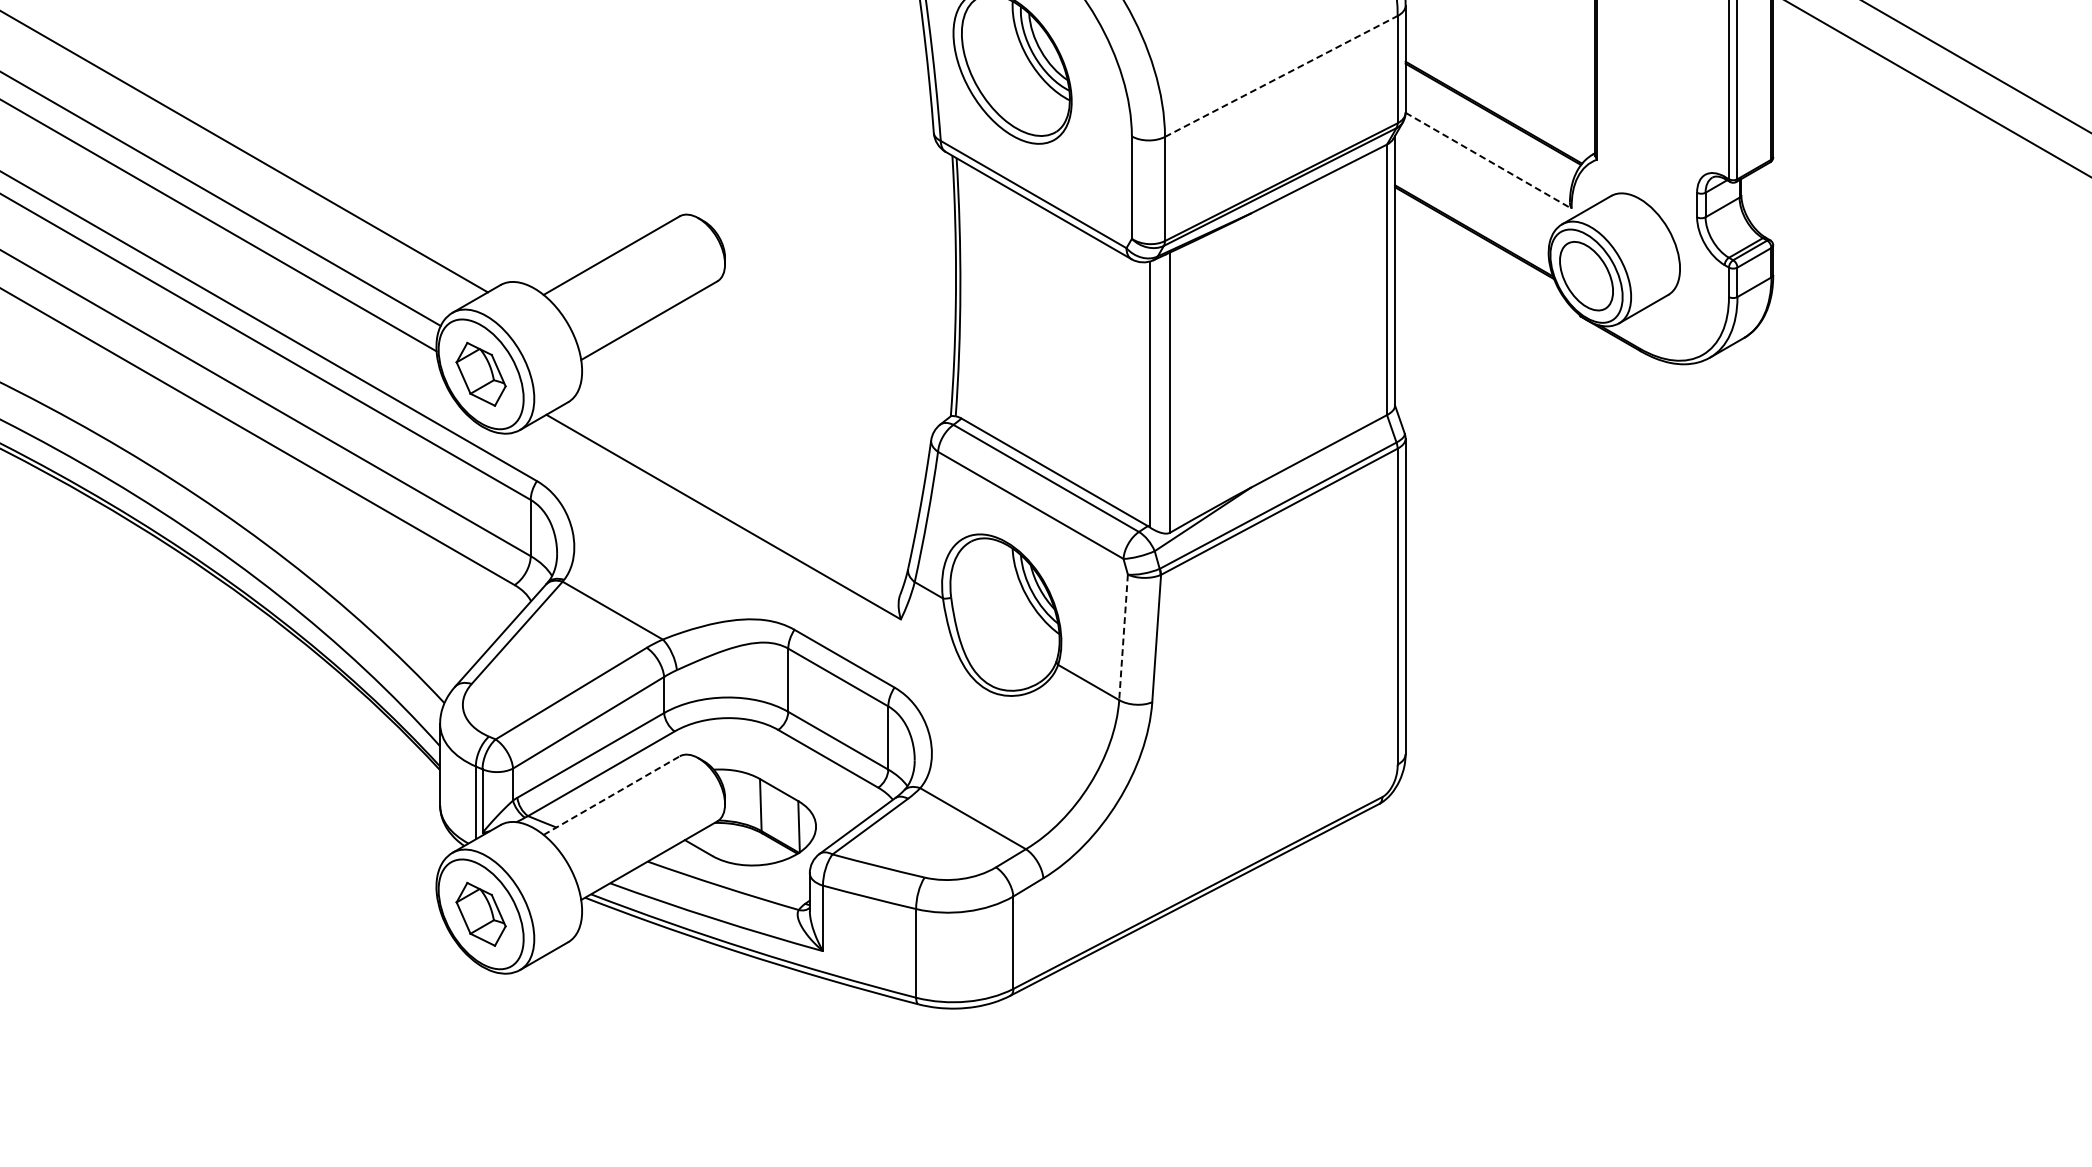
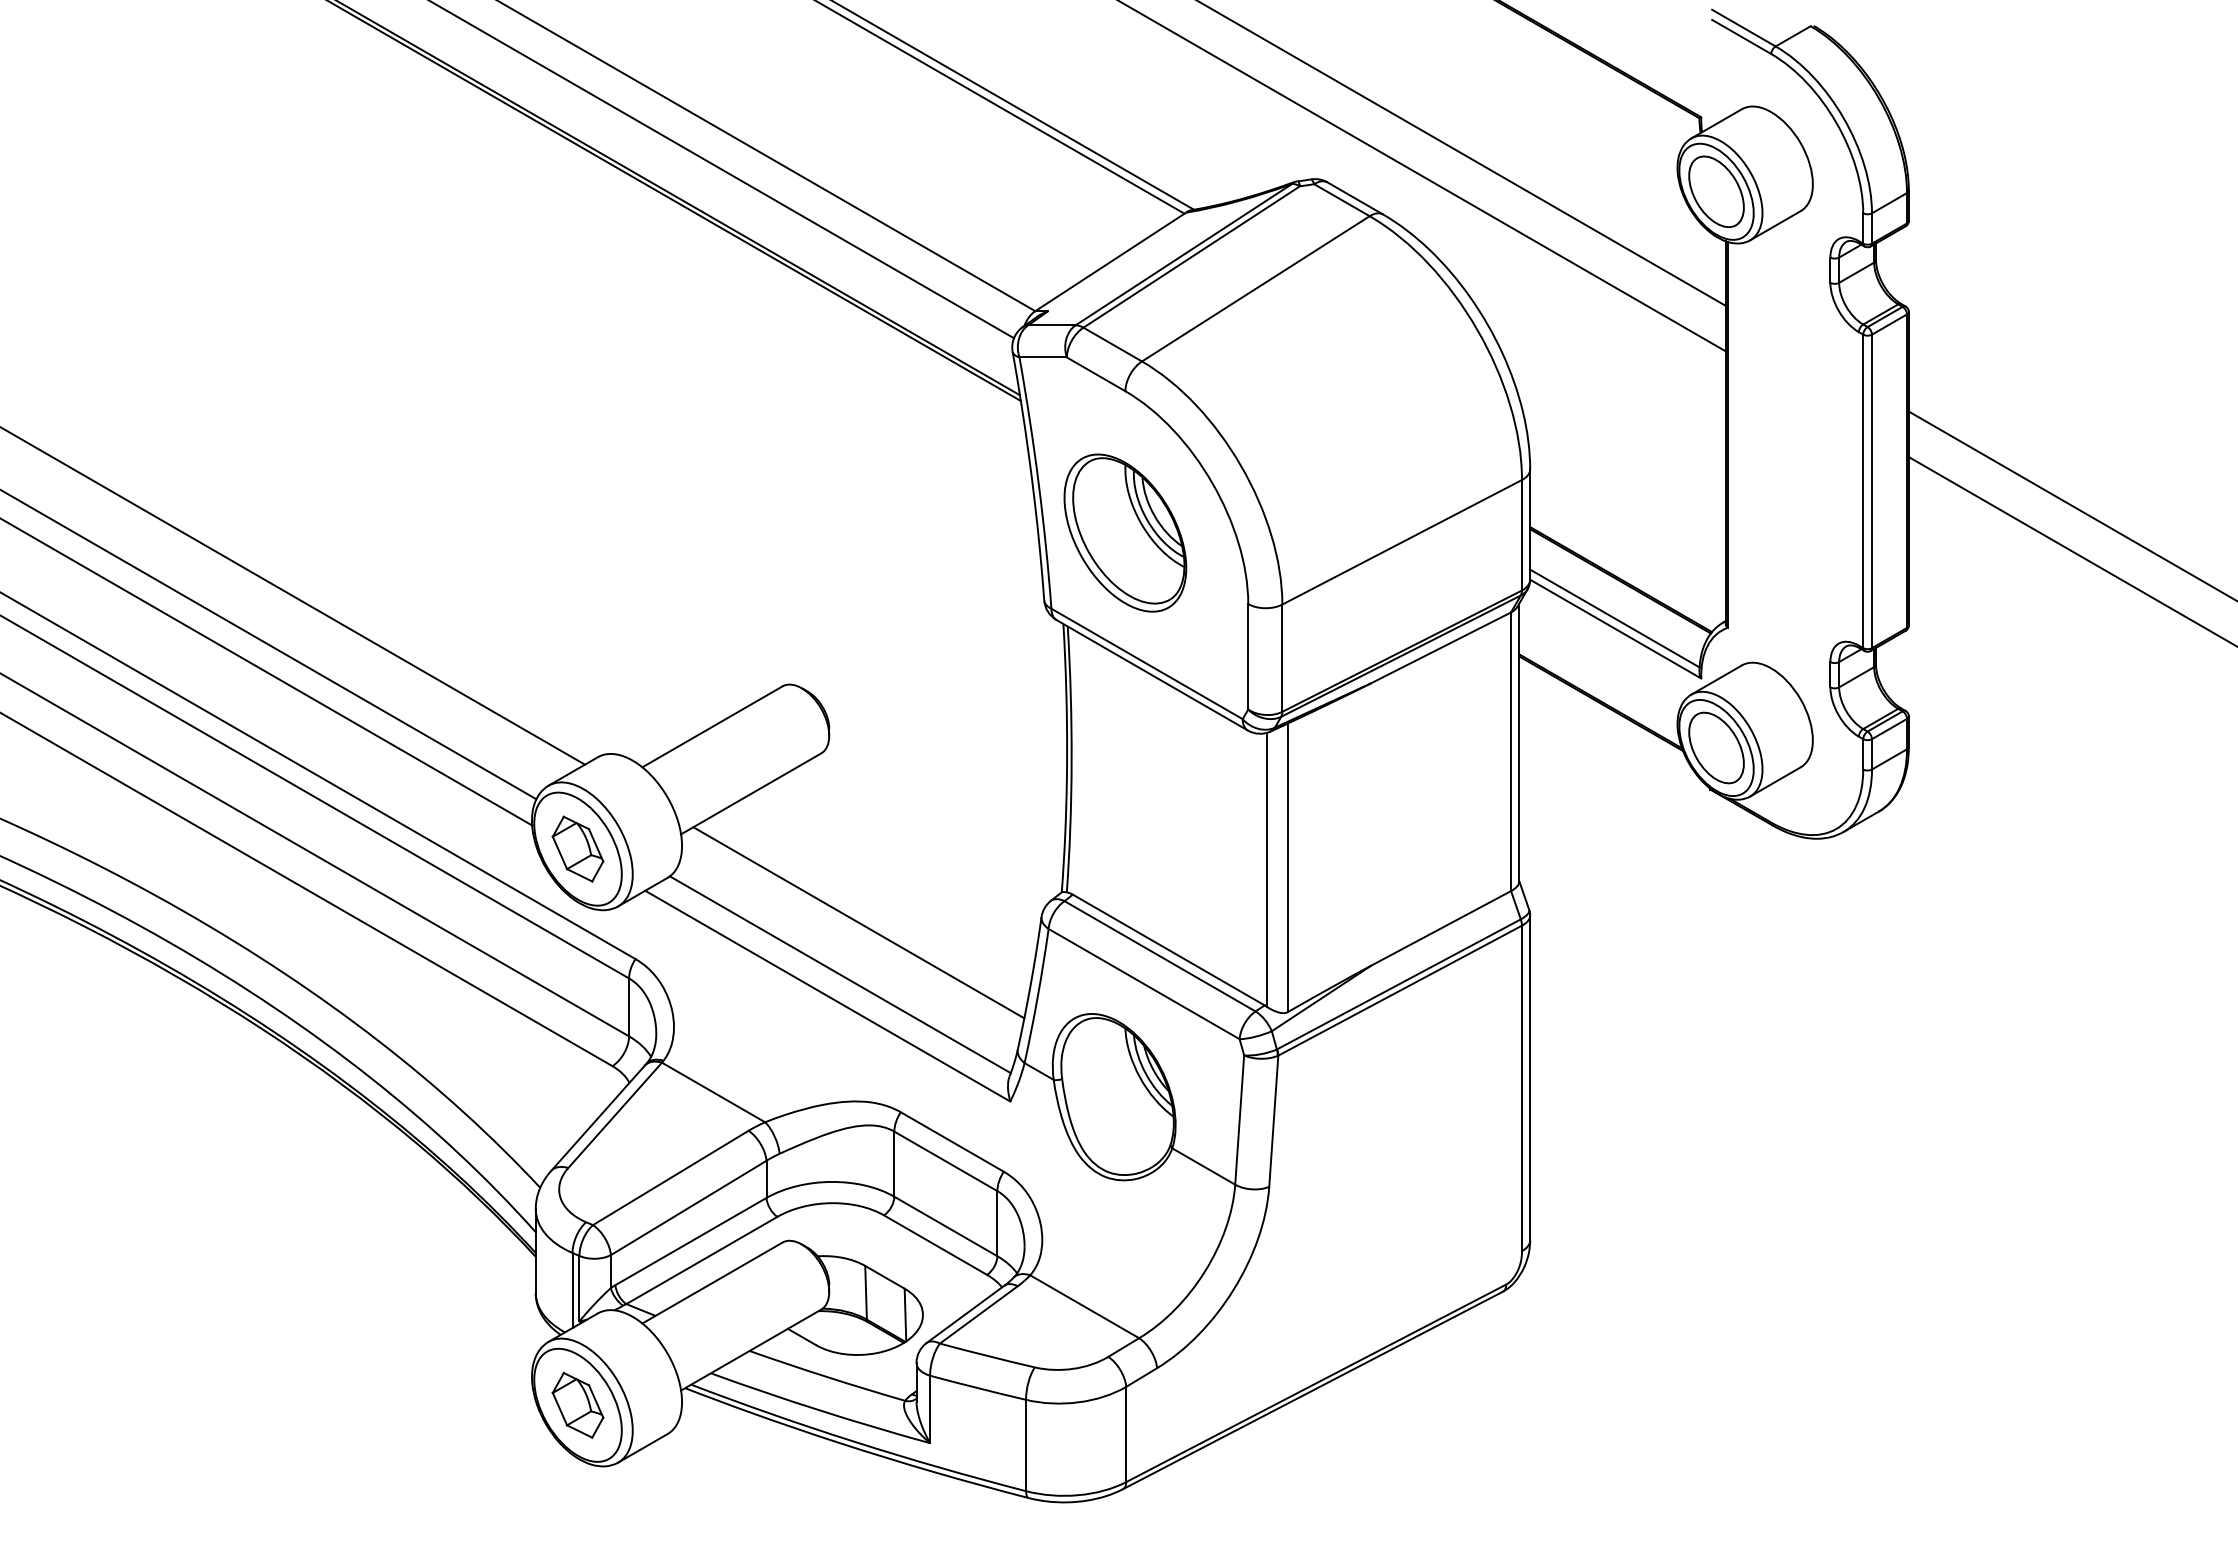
line: (1281, 76) -> (1402, 542), dashed -> solid
line: (1487, 150) -> (1614, 618), added
line: (1488, 161) -> (1615, 629), dashed -> solid
line: (753, 445) -> (858, 922), added
line: (735, 496) -> (839, 974), added
line: (1123, 637) -> (1239, 1120), dashed -> solid
line: (611, 796) -> (712, 1283), dashed -> solid

